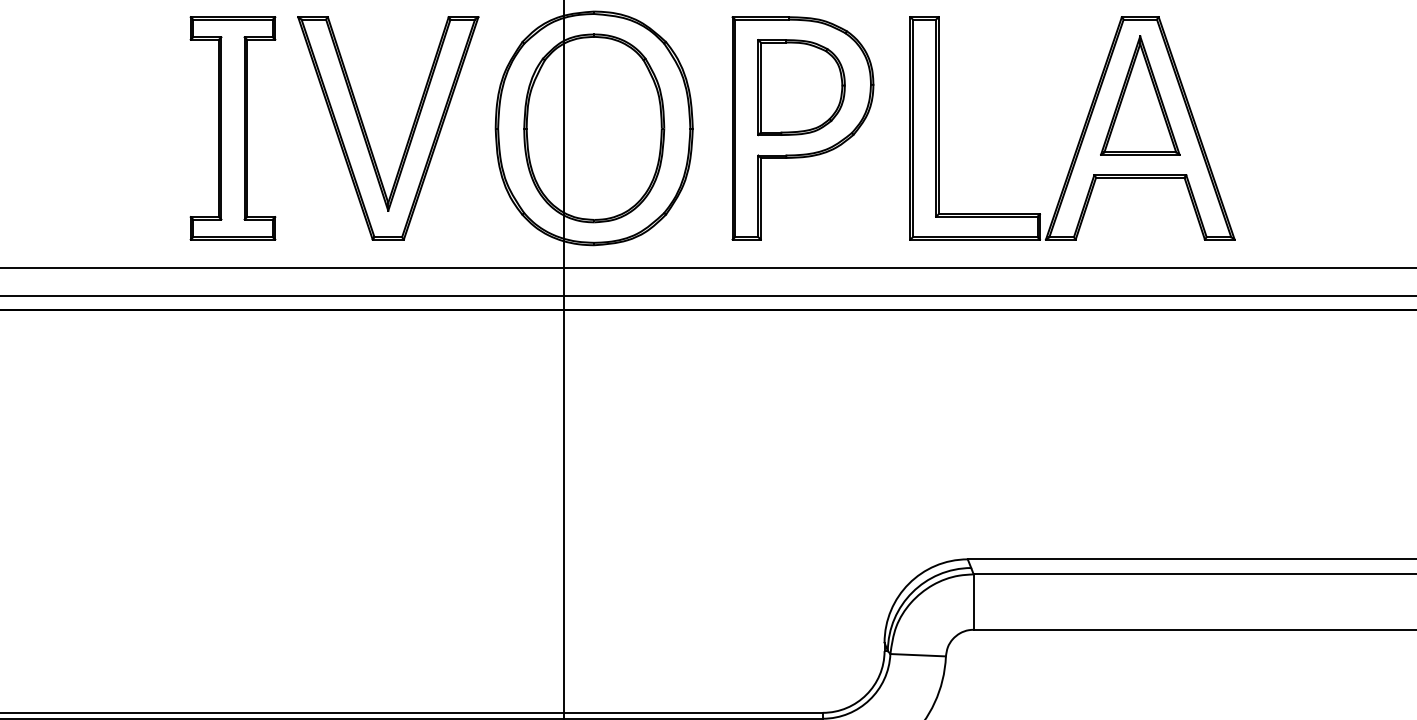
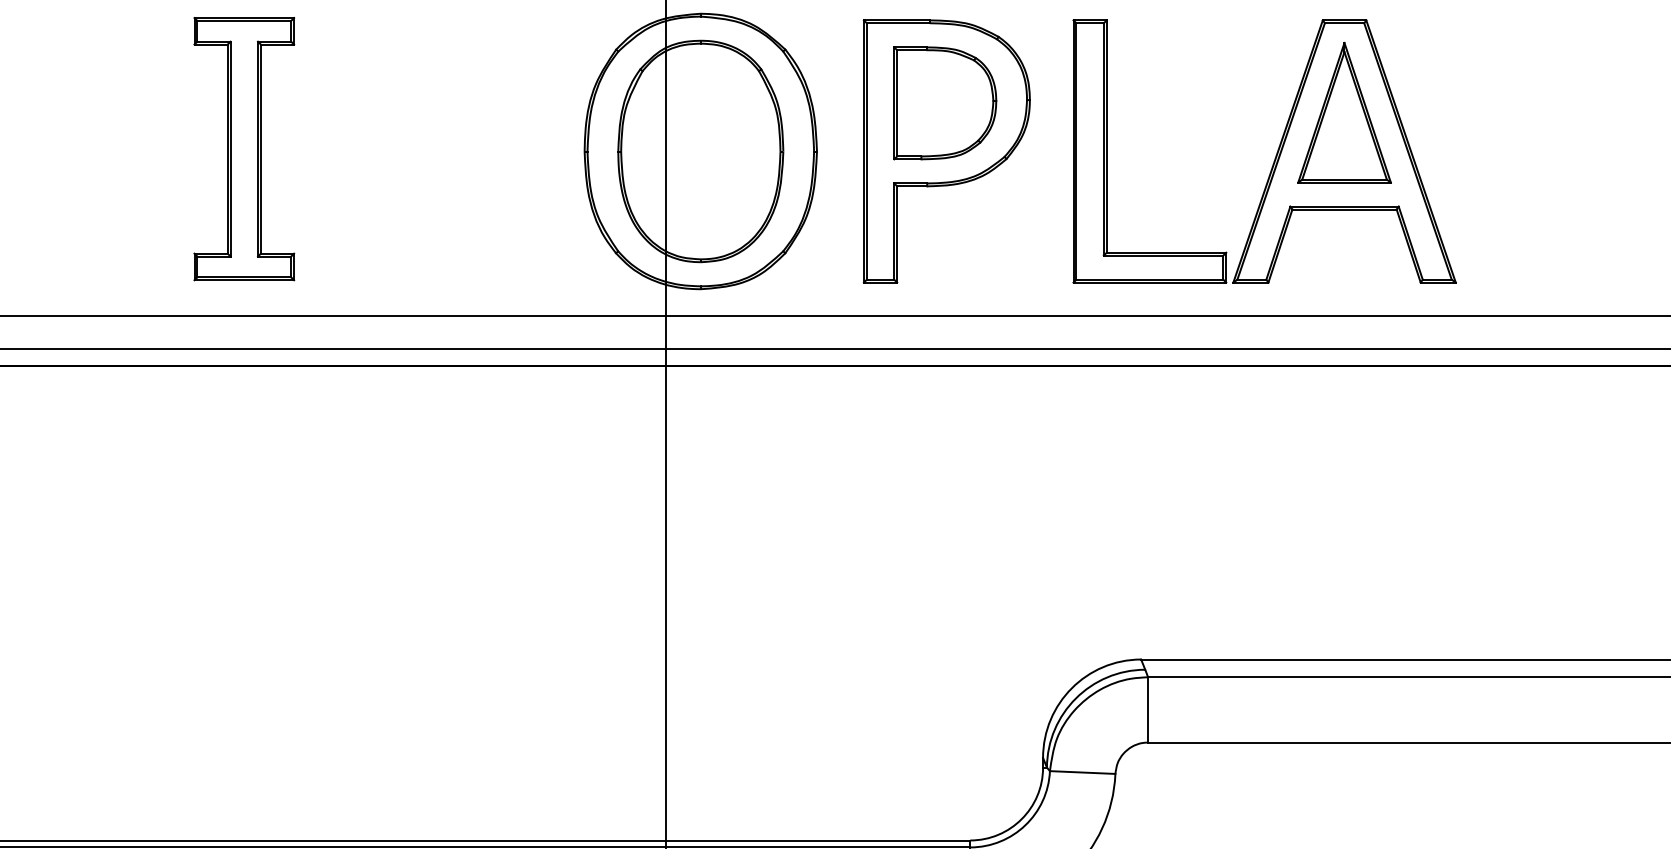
part: (232, 128) -> (243, 149), moved
part: (409, 134) -> (483, 158), removed

